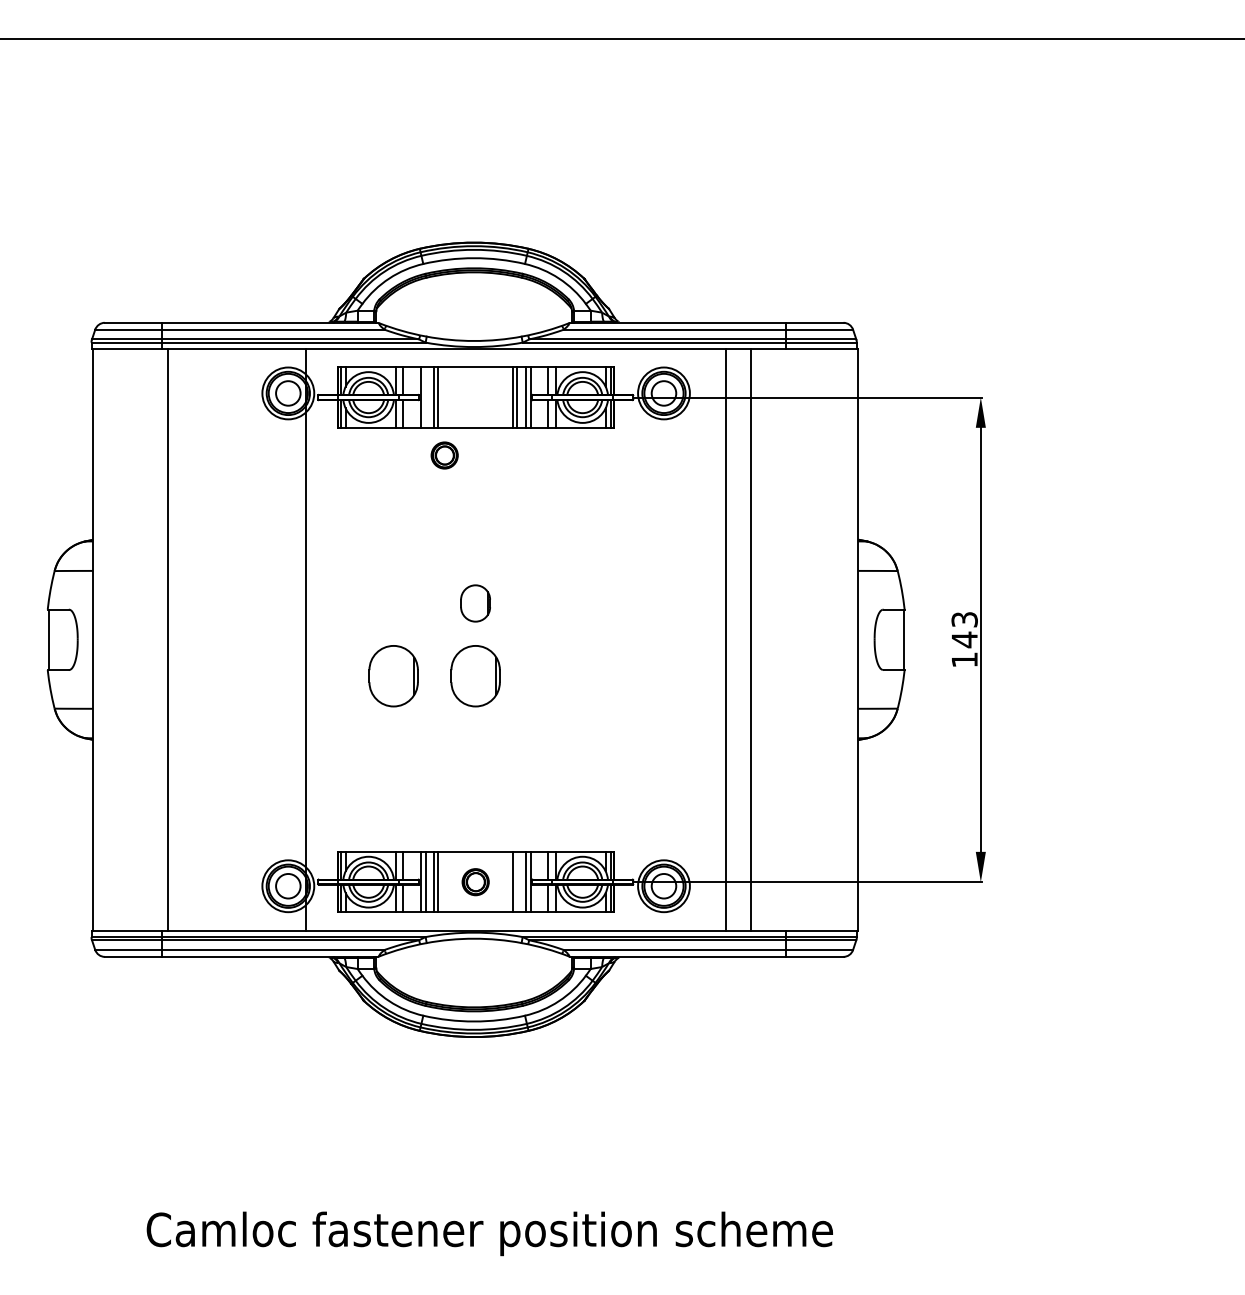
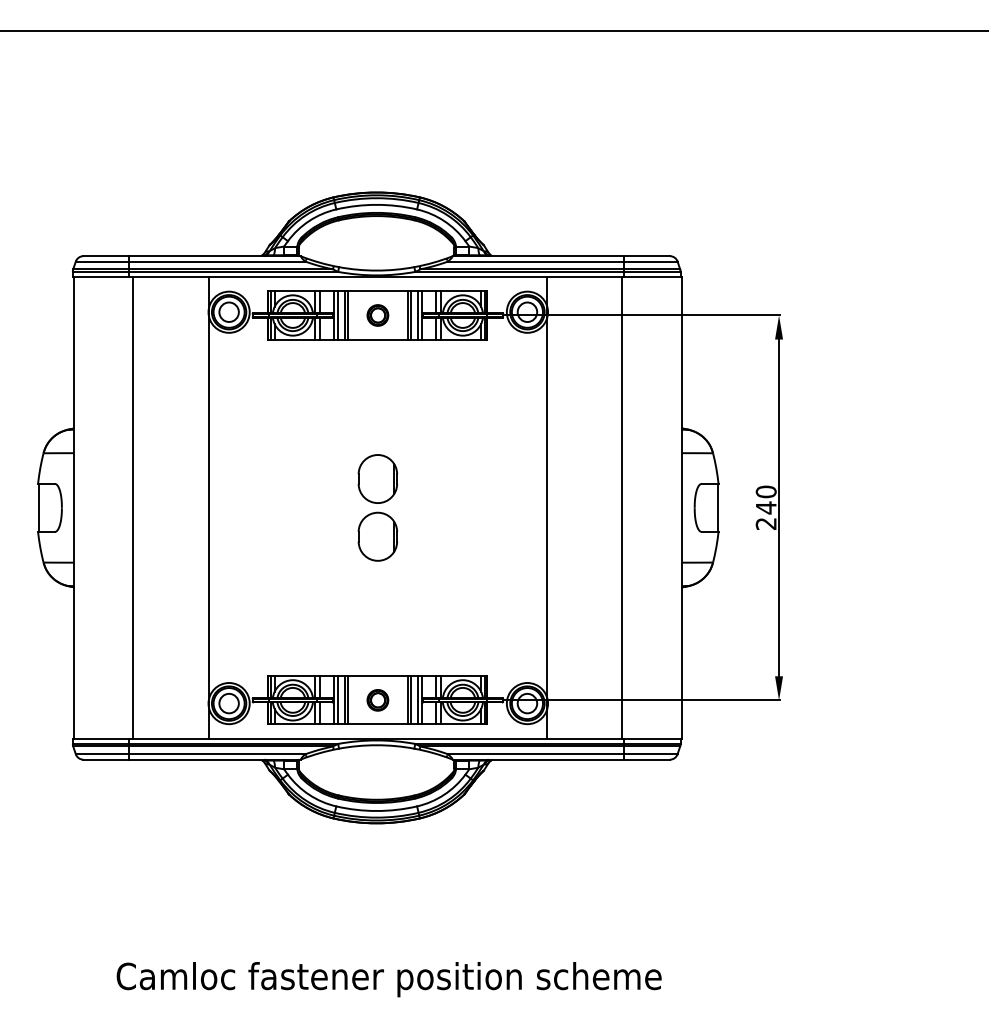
line: (425, 397) -> (338, 315), added
part: (444, 455) -> (377, 315), moved
part: (475, 603) -> (377, 479), size x1.67
line: (305, 639) -> (208, 507), moved
line: (725, 639) -> (622, 507), moved
line: (750, 639) -> (546, 507), moved
text: (964, 639) -> (766, 507), 143 -> 240
part: (393, 676) -> (312, 537), removed
line: (517, 881) -> (411, 699), added

